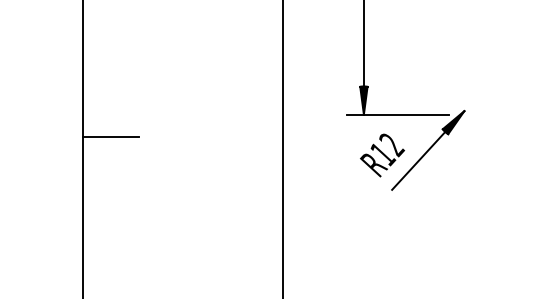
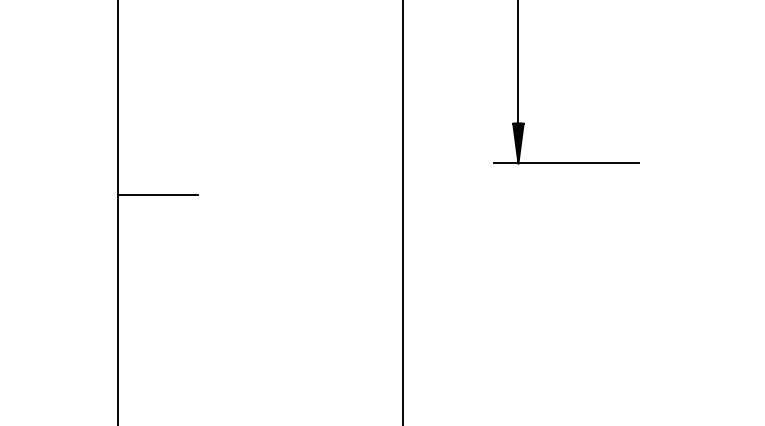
part: (405, 150) -> (577, 214), removed

